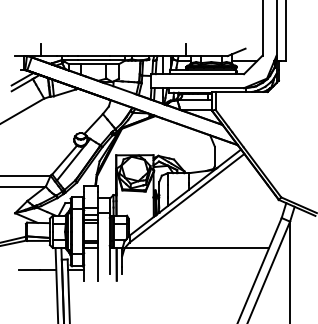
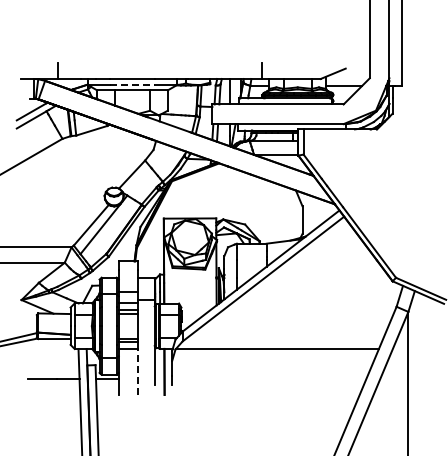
line: (94, 60) -> (133, 85), solid -> dashed
line: (98, 264) -> (138, 372), solid -> dashed

